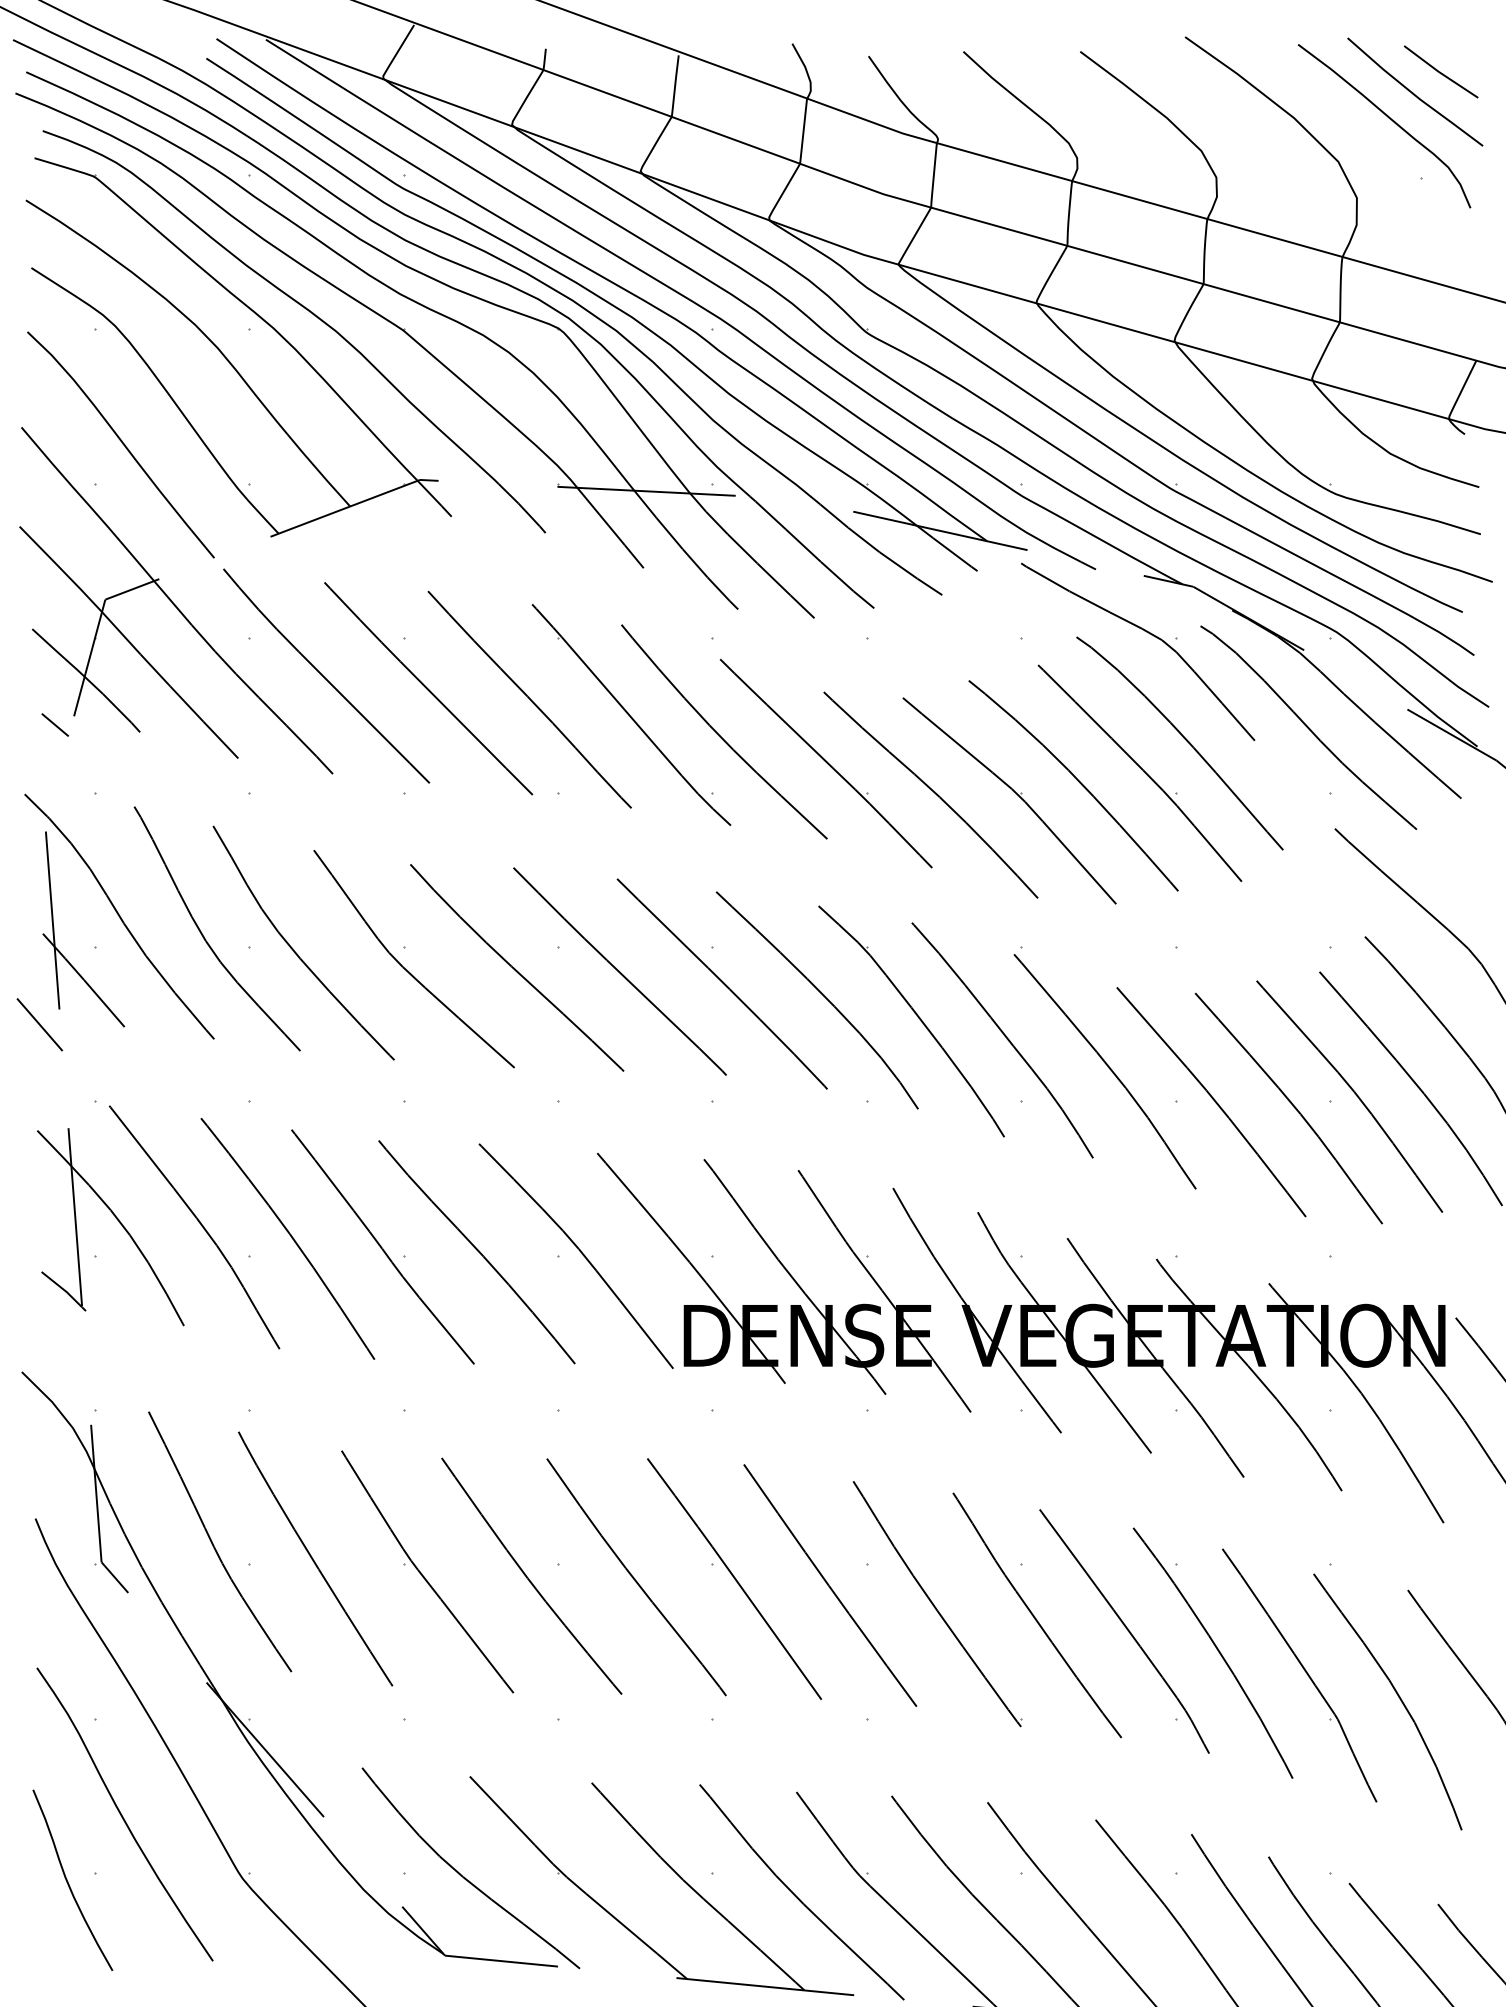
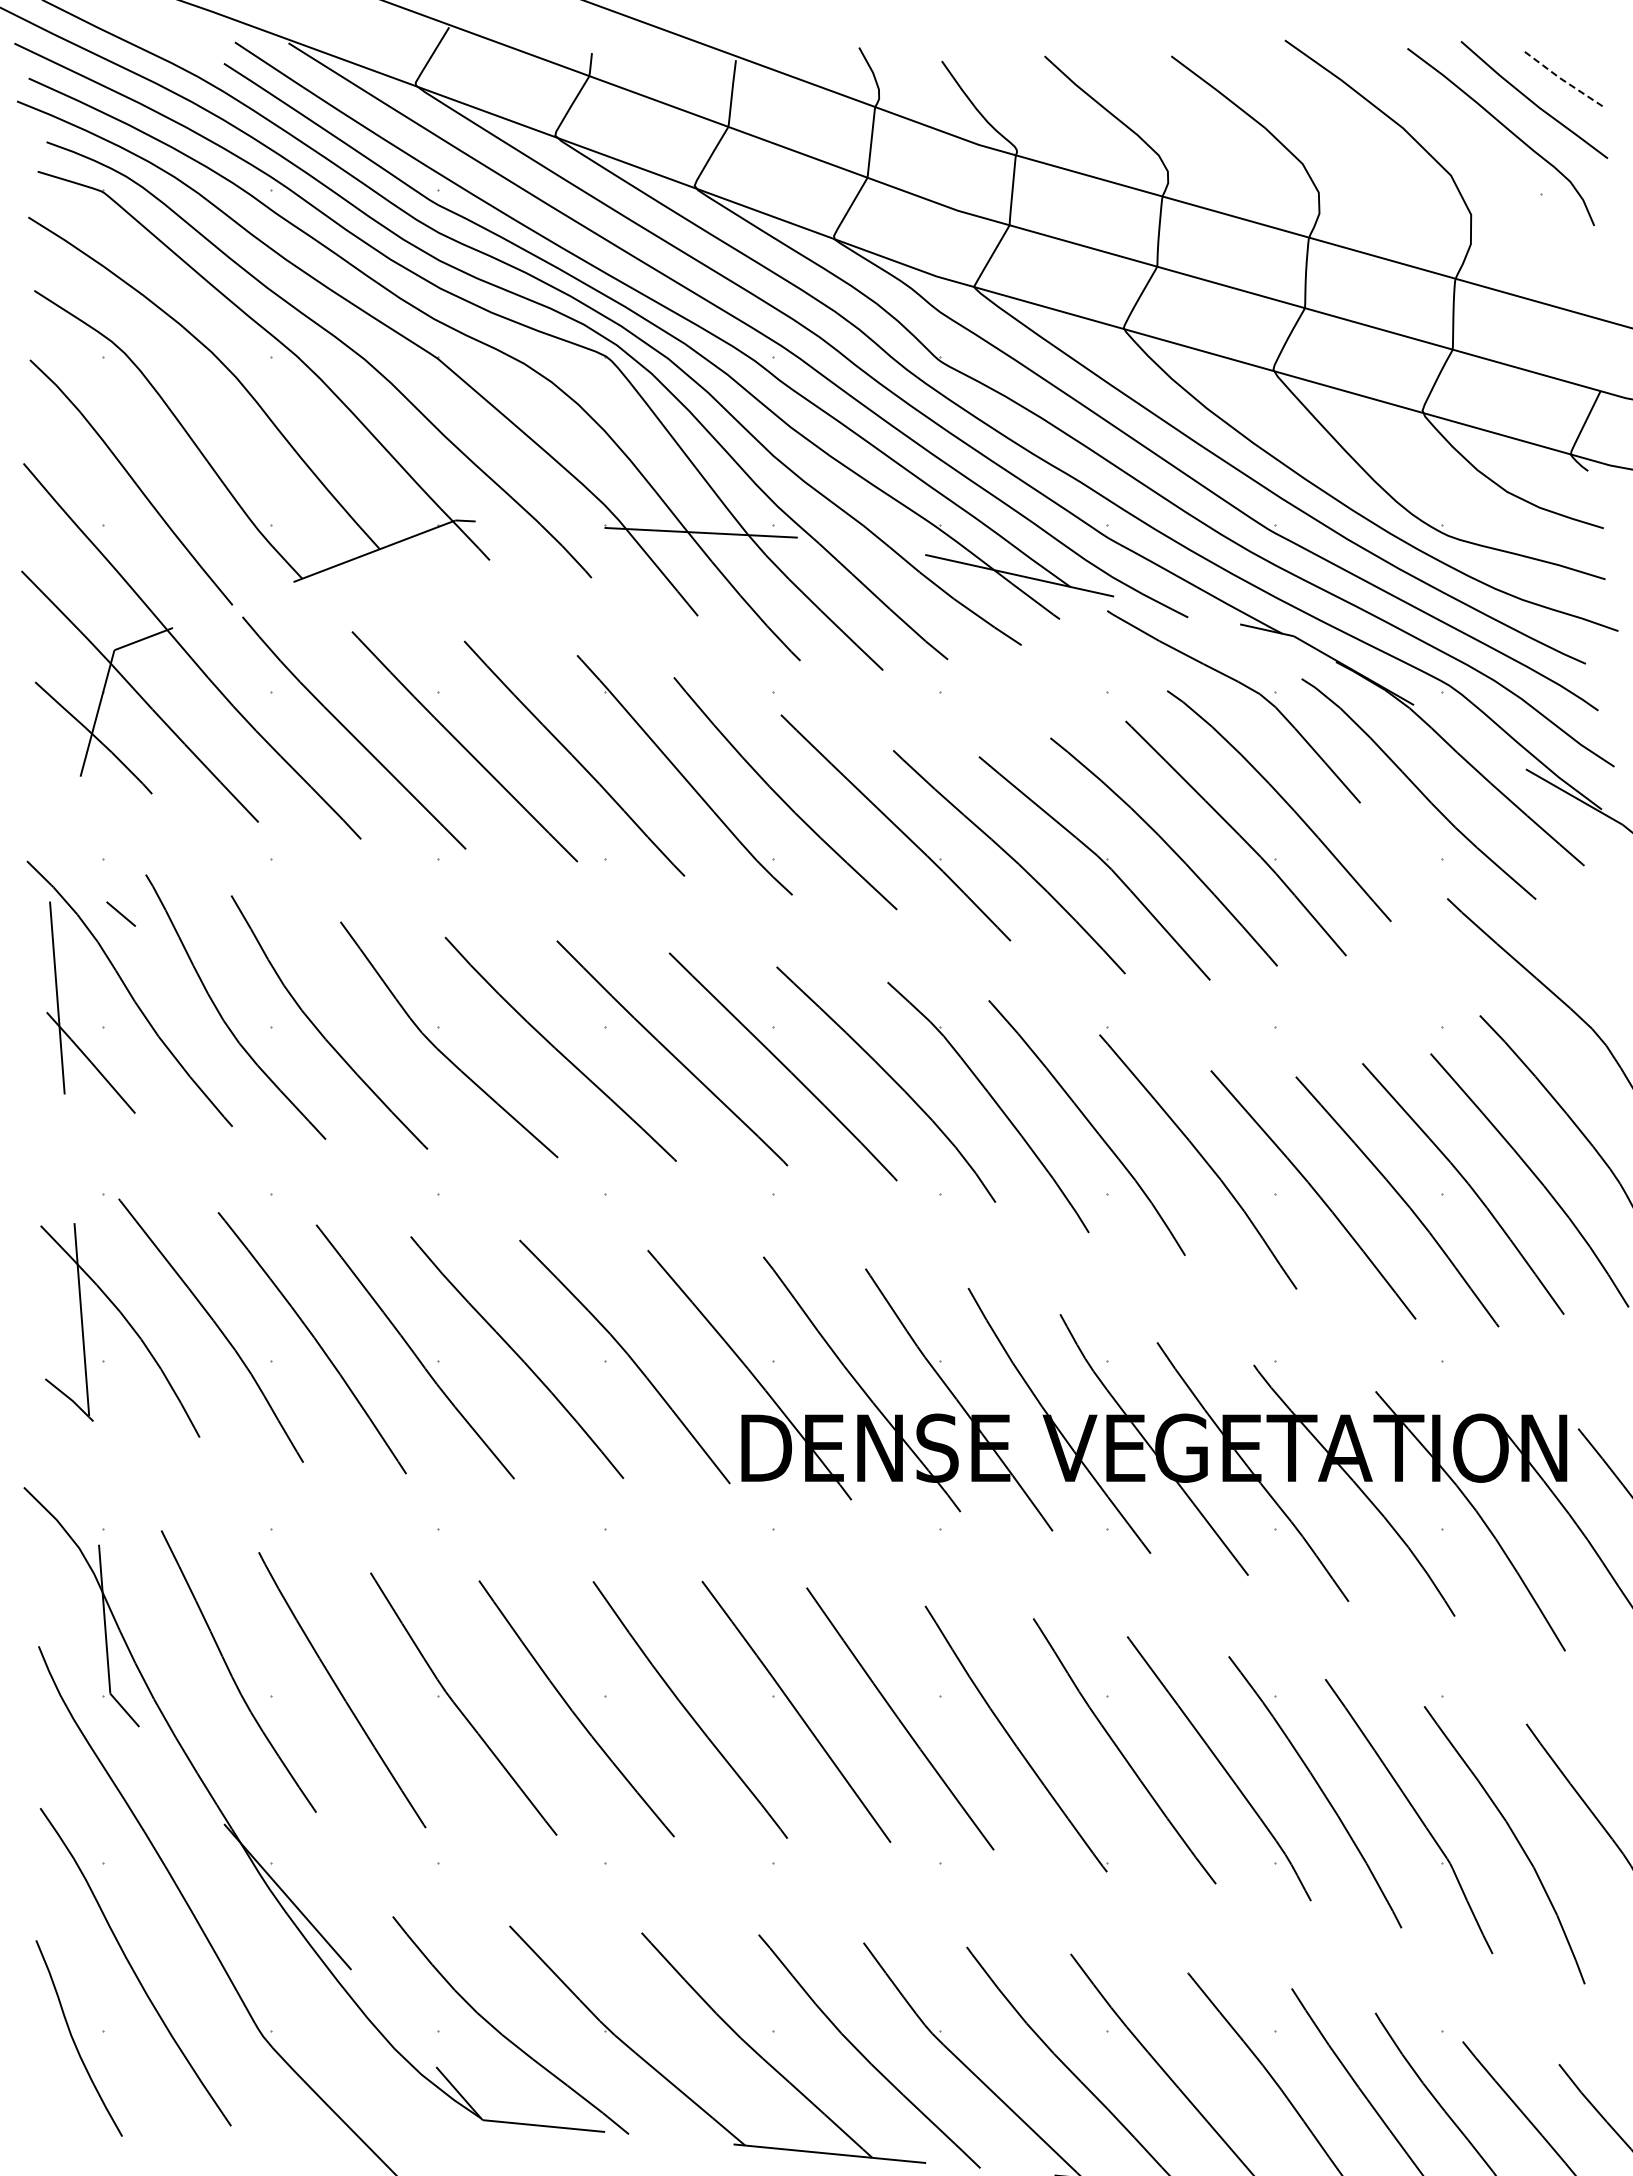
line: (1440, 72) -> (1561, 78), solid -> dashed
line: (54, 724) -> (120, 913), moved
line: (39, 1024) -> (43, 1110), removed

